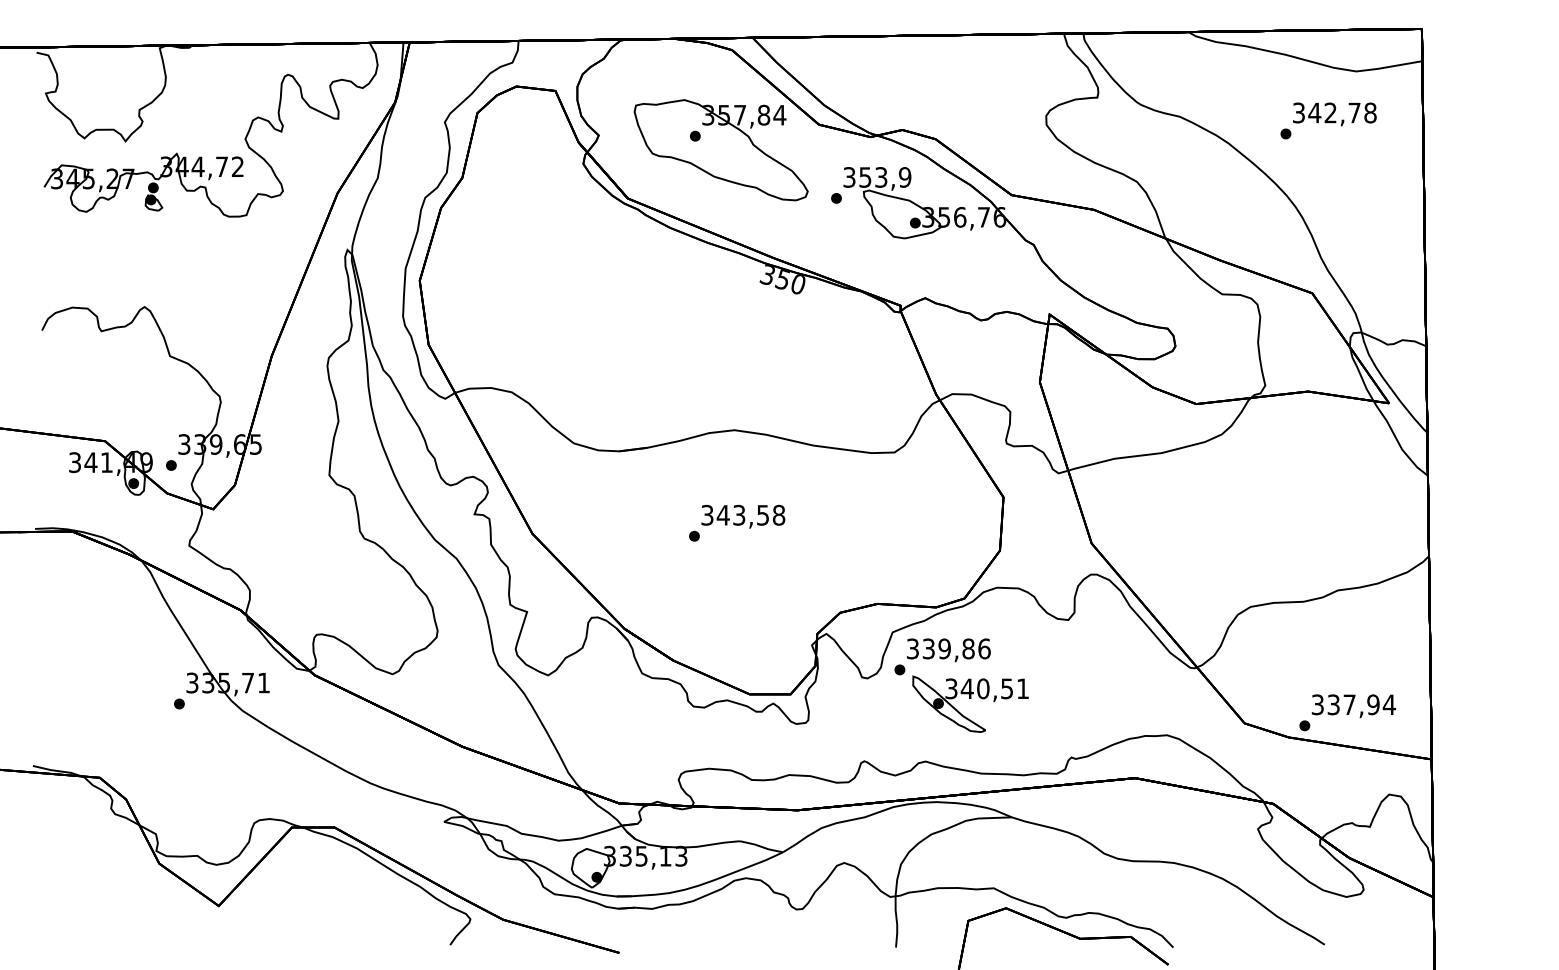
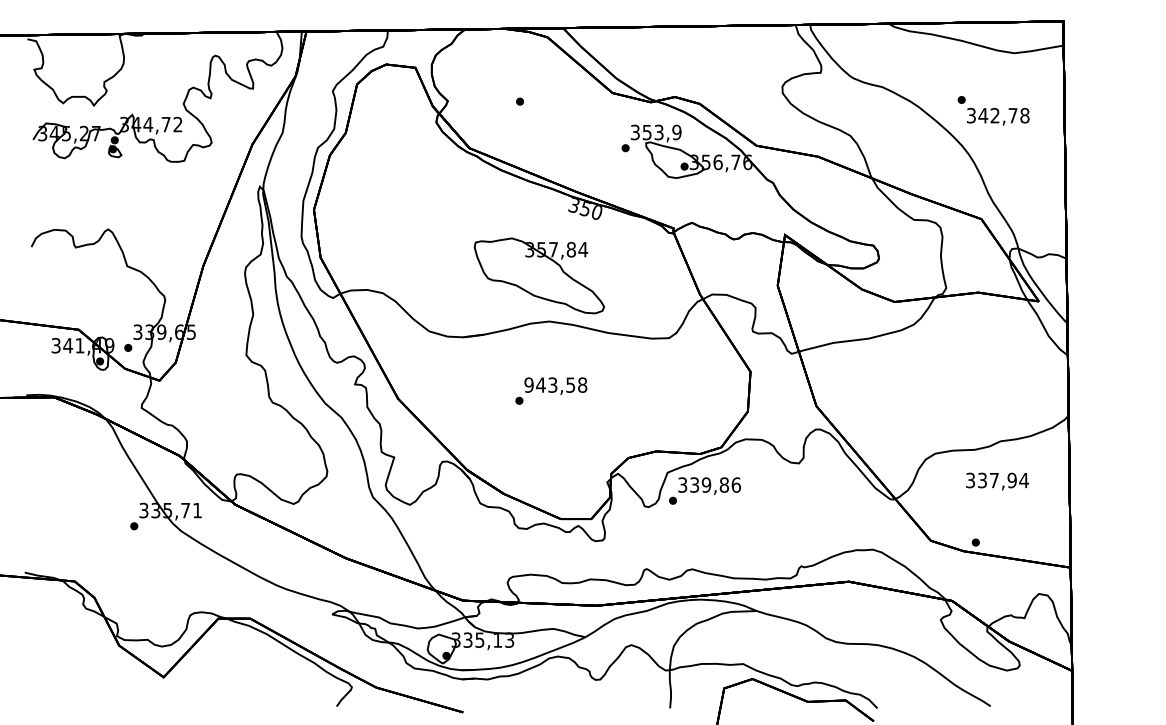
text: (1334, 114) -> (998, 116), moved
part: (720, 150) -> (538, 276), moved
text: (707, 515) -> (529, 385), 343,58 -> 943,58
part: (970, 703) -> (725, 525), removed
text: (1353, 706) -> (997, 481), moved

